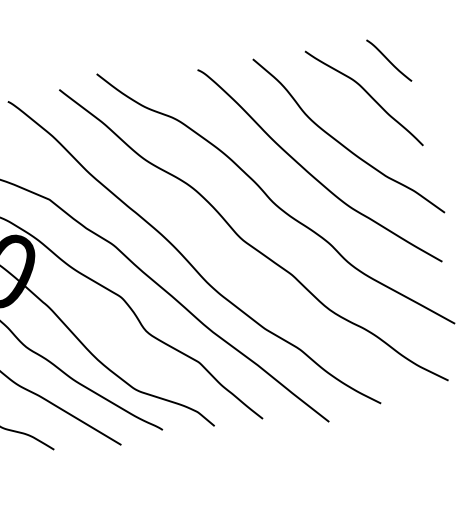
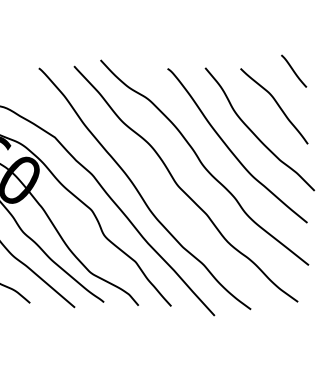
line: (389, 59) -> (294, 70), moved

